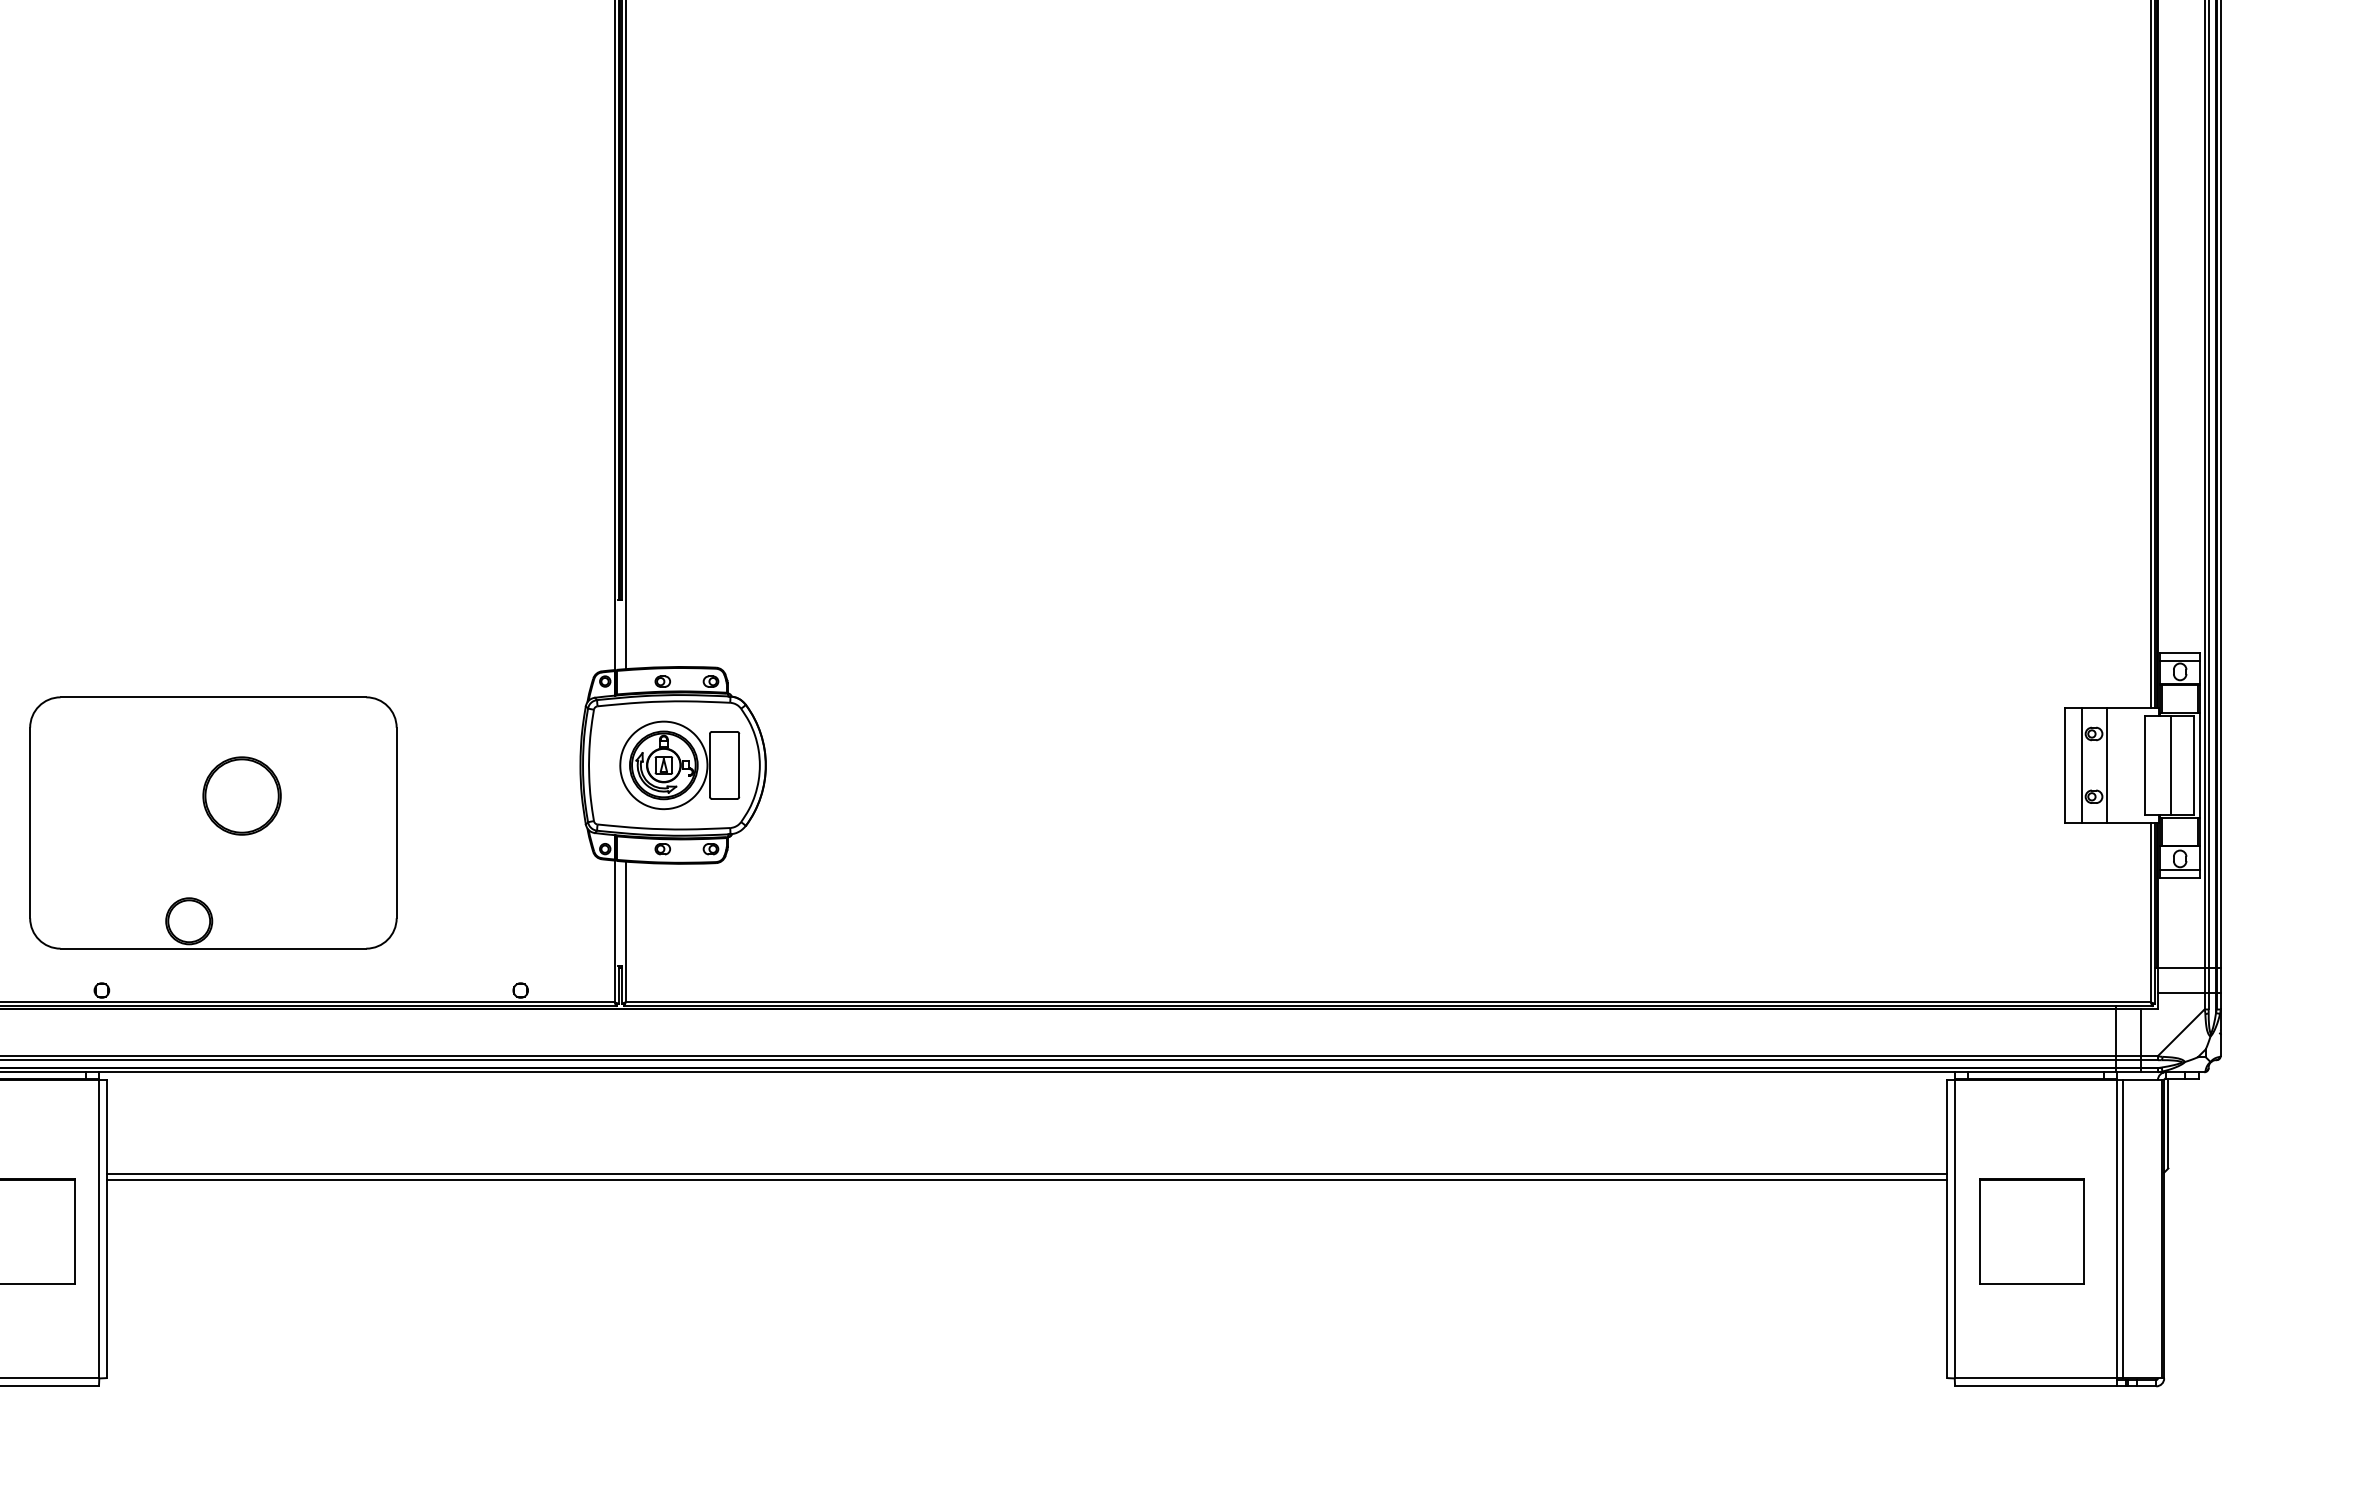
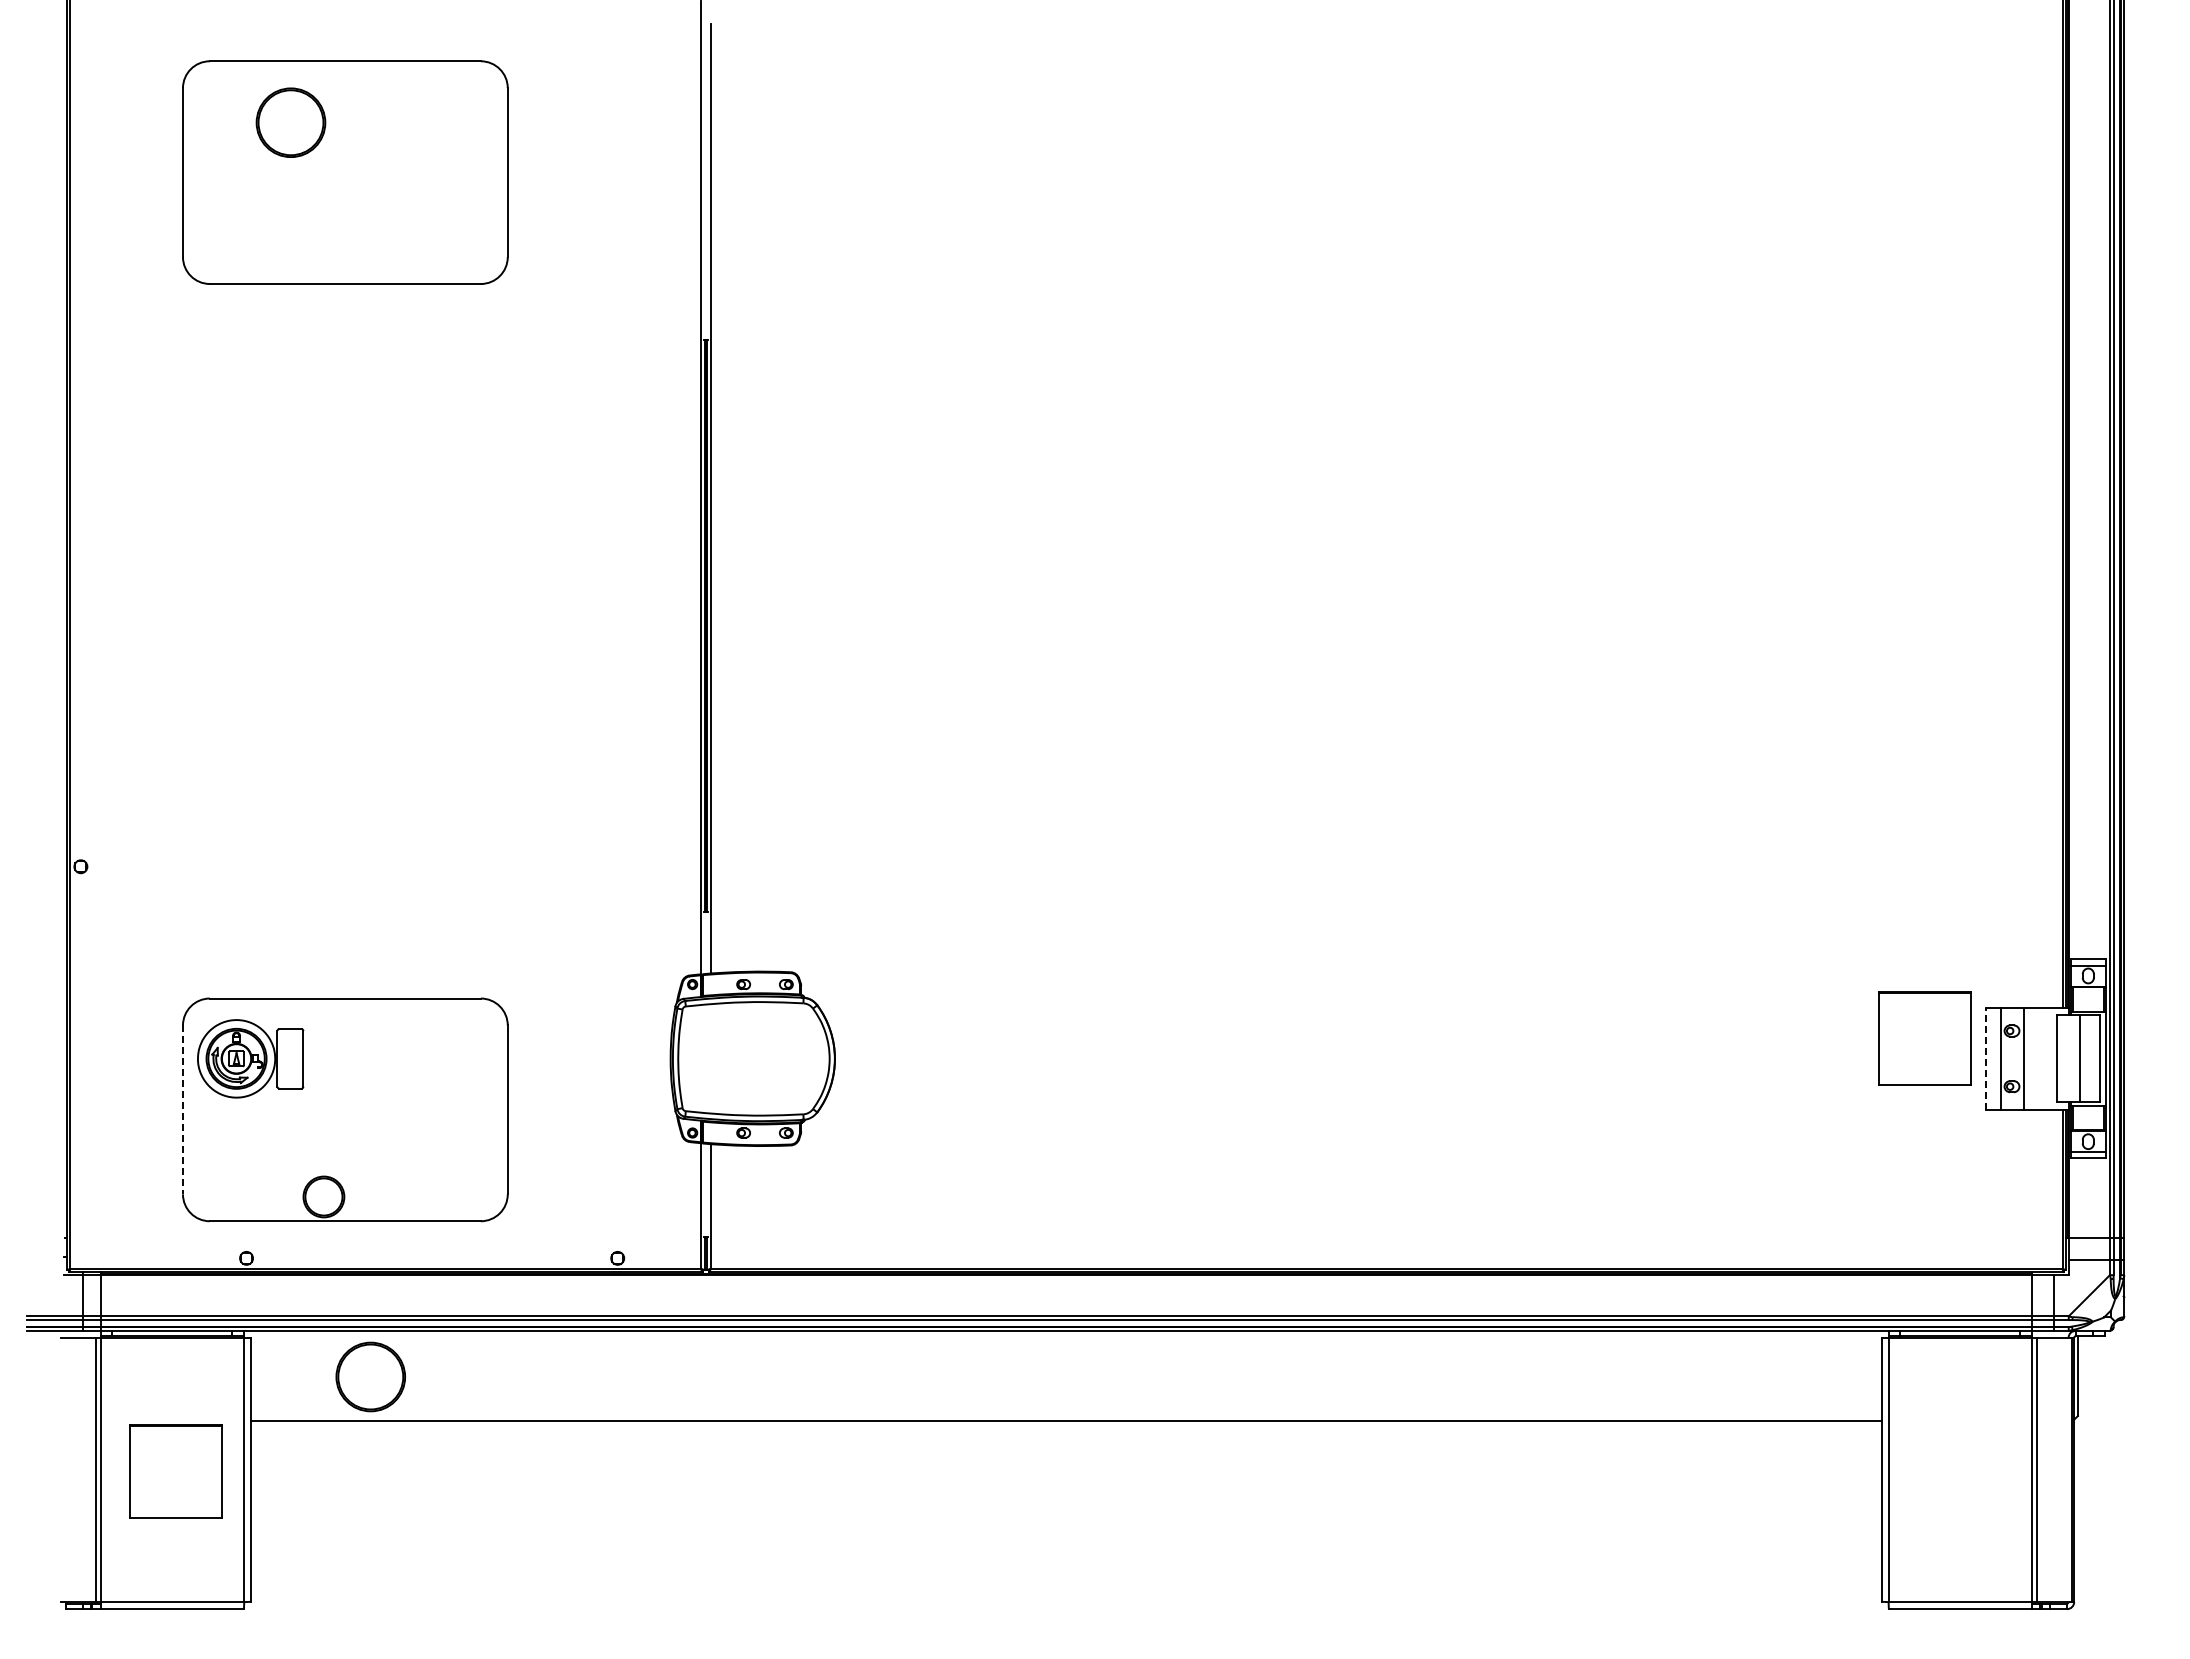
part: (679, 765) -> (250, 1058), moved
line: (2064, 765) -> (1985, 1058), solid -> dashed
part: (241, 795) -> (370, 1376), moved
line: (29, 823) -> (182, 1110), solid -> dashed
line: (1027, 1180) -> (1066, 1426), removed
part: (2031, 1231) -> (1924, 1038), moved

